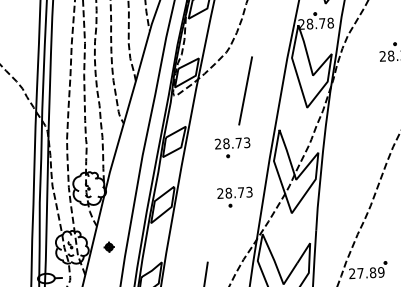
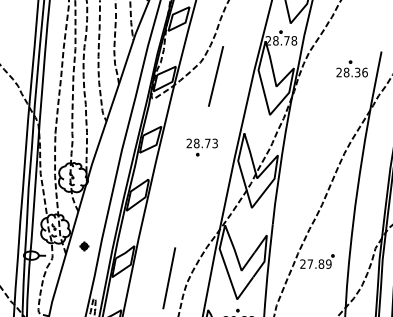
line: (246, 90) -> (216, 76), moved
part: (234, 197) -> (201, 191), removed
part: (109, 247) -> (84, 246), moved

